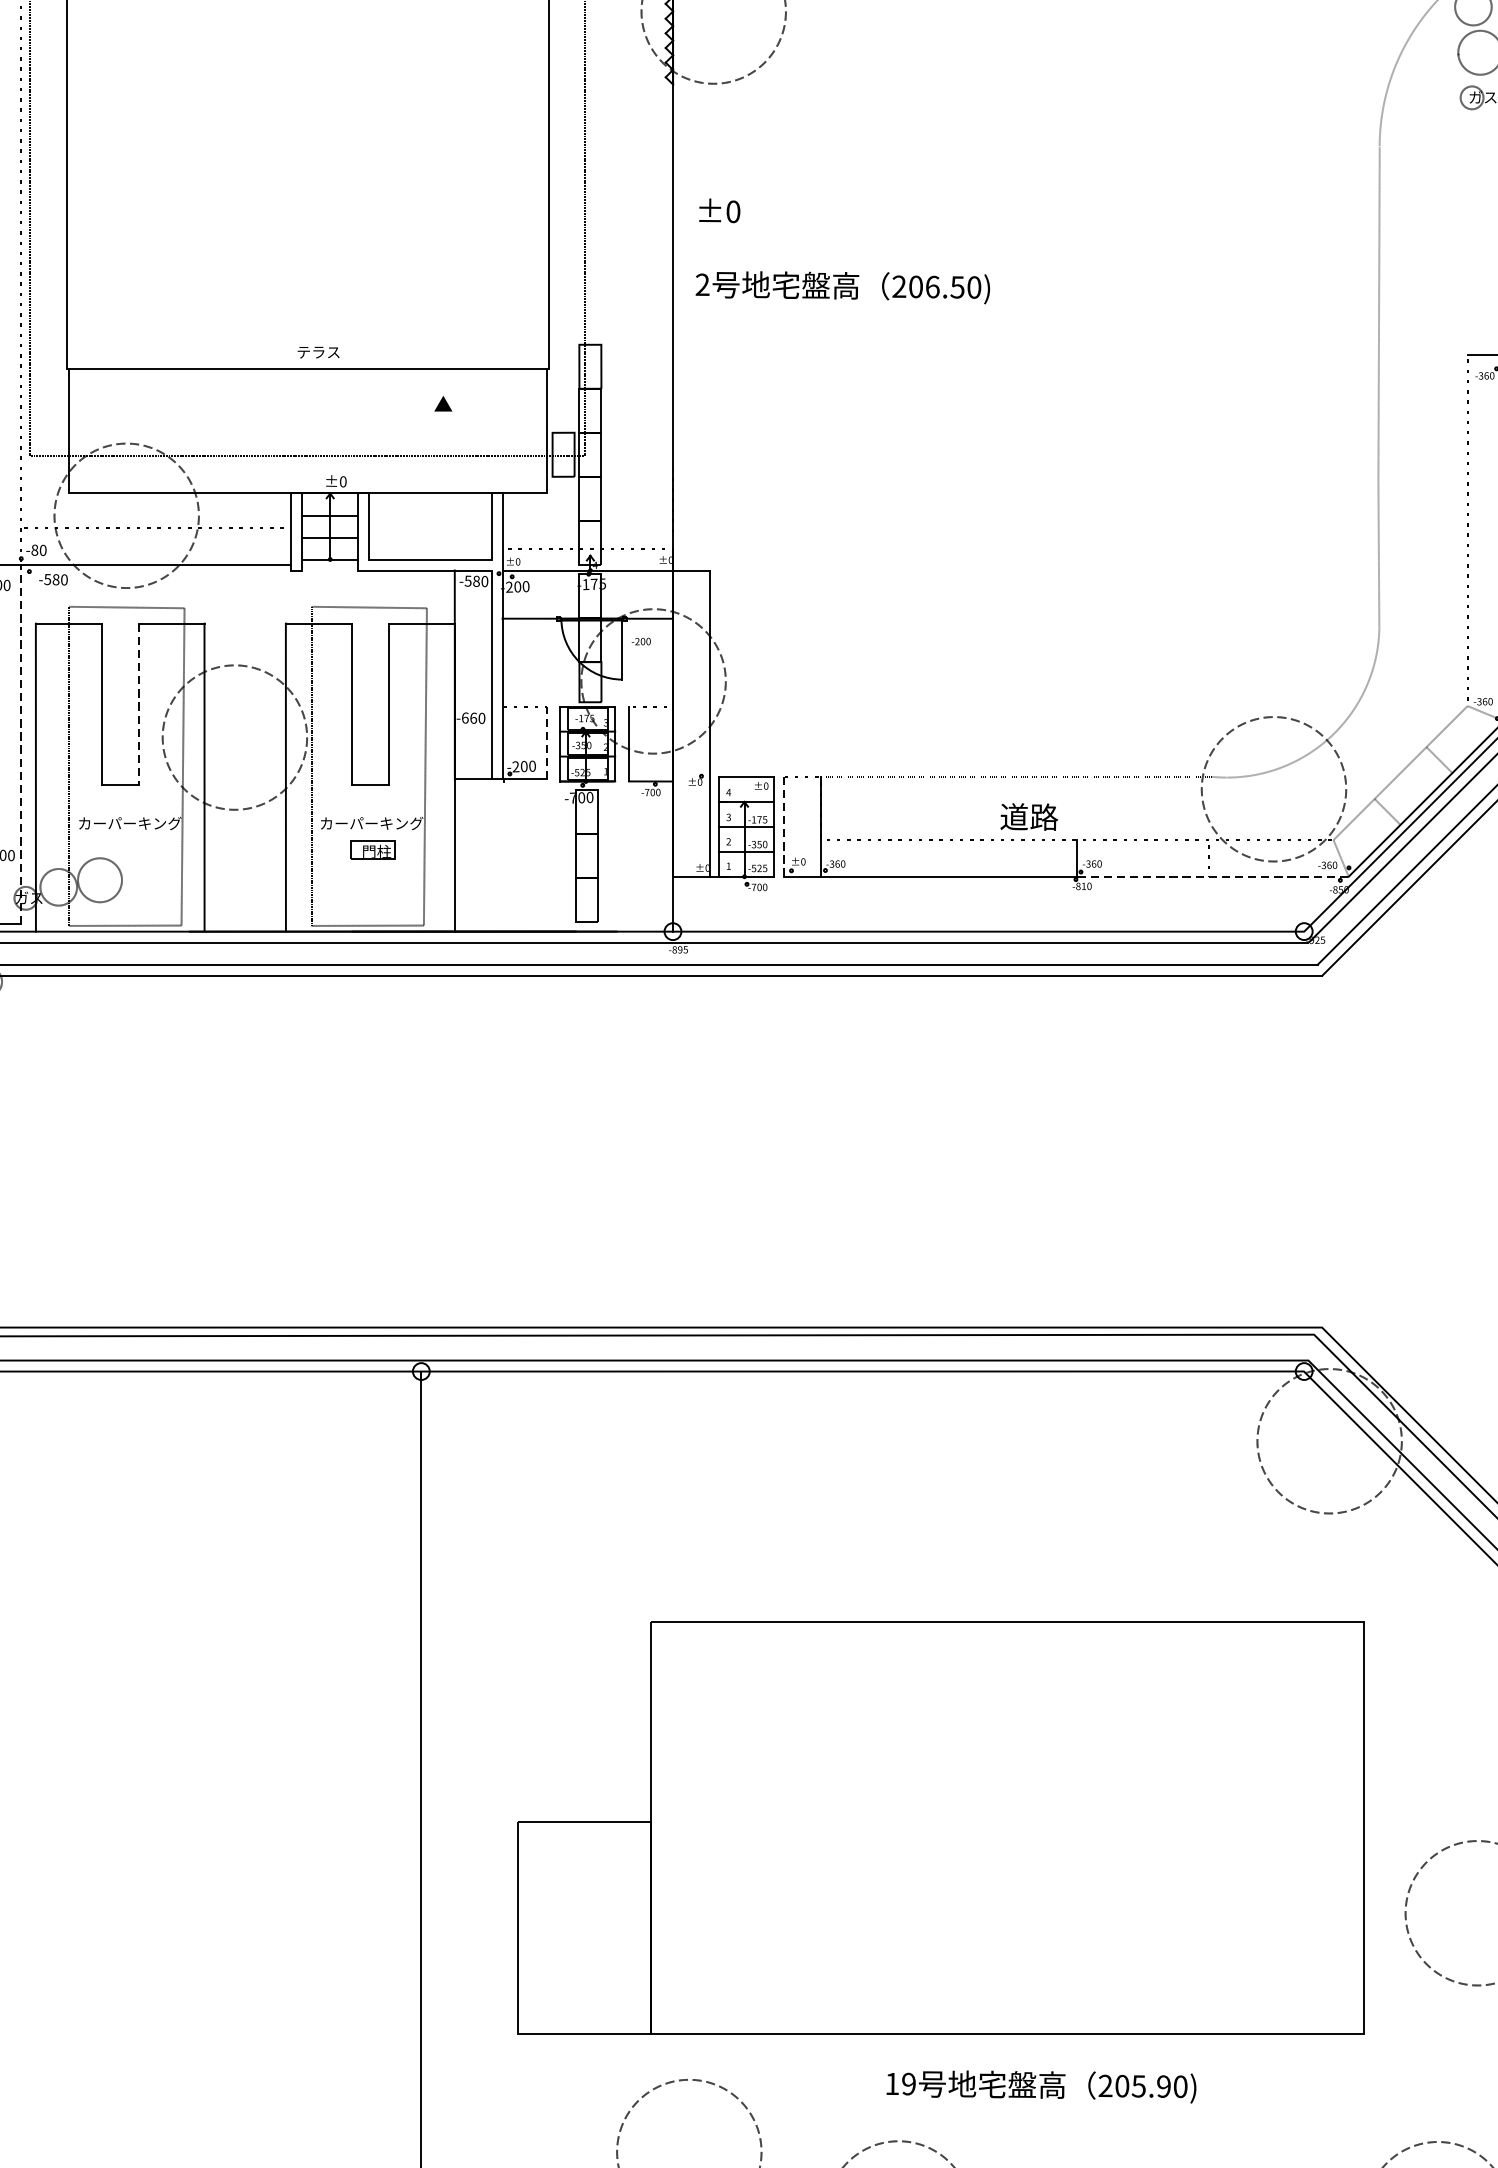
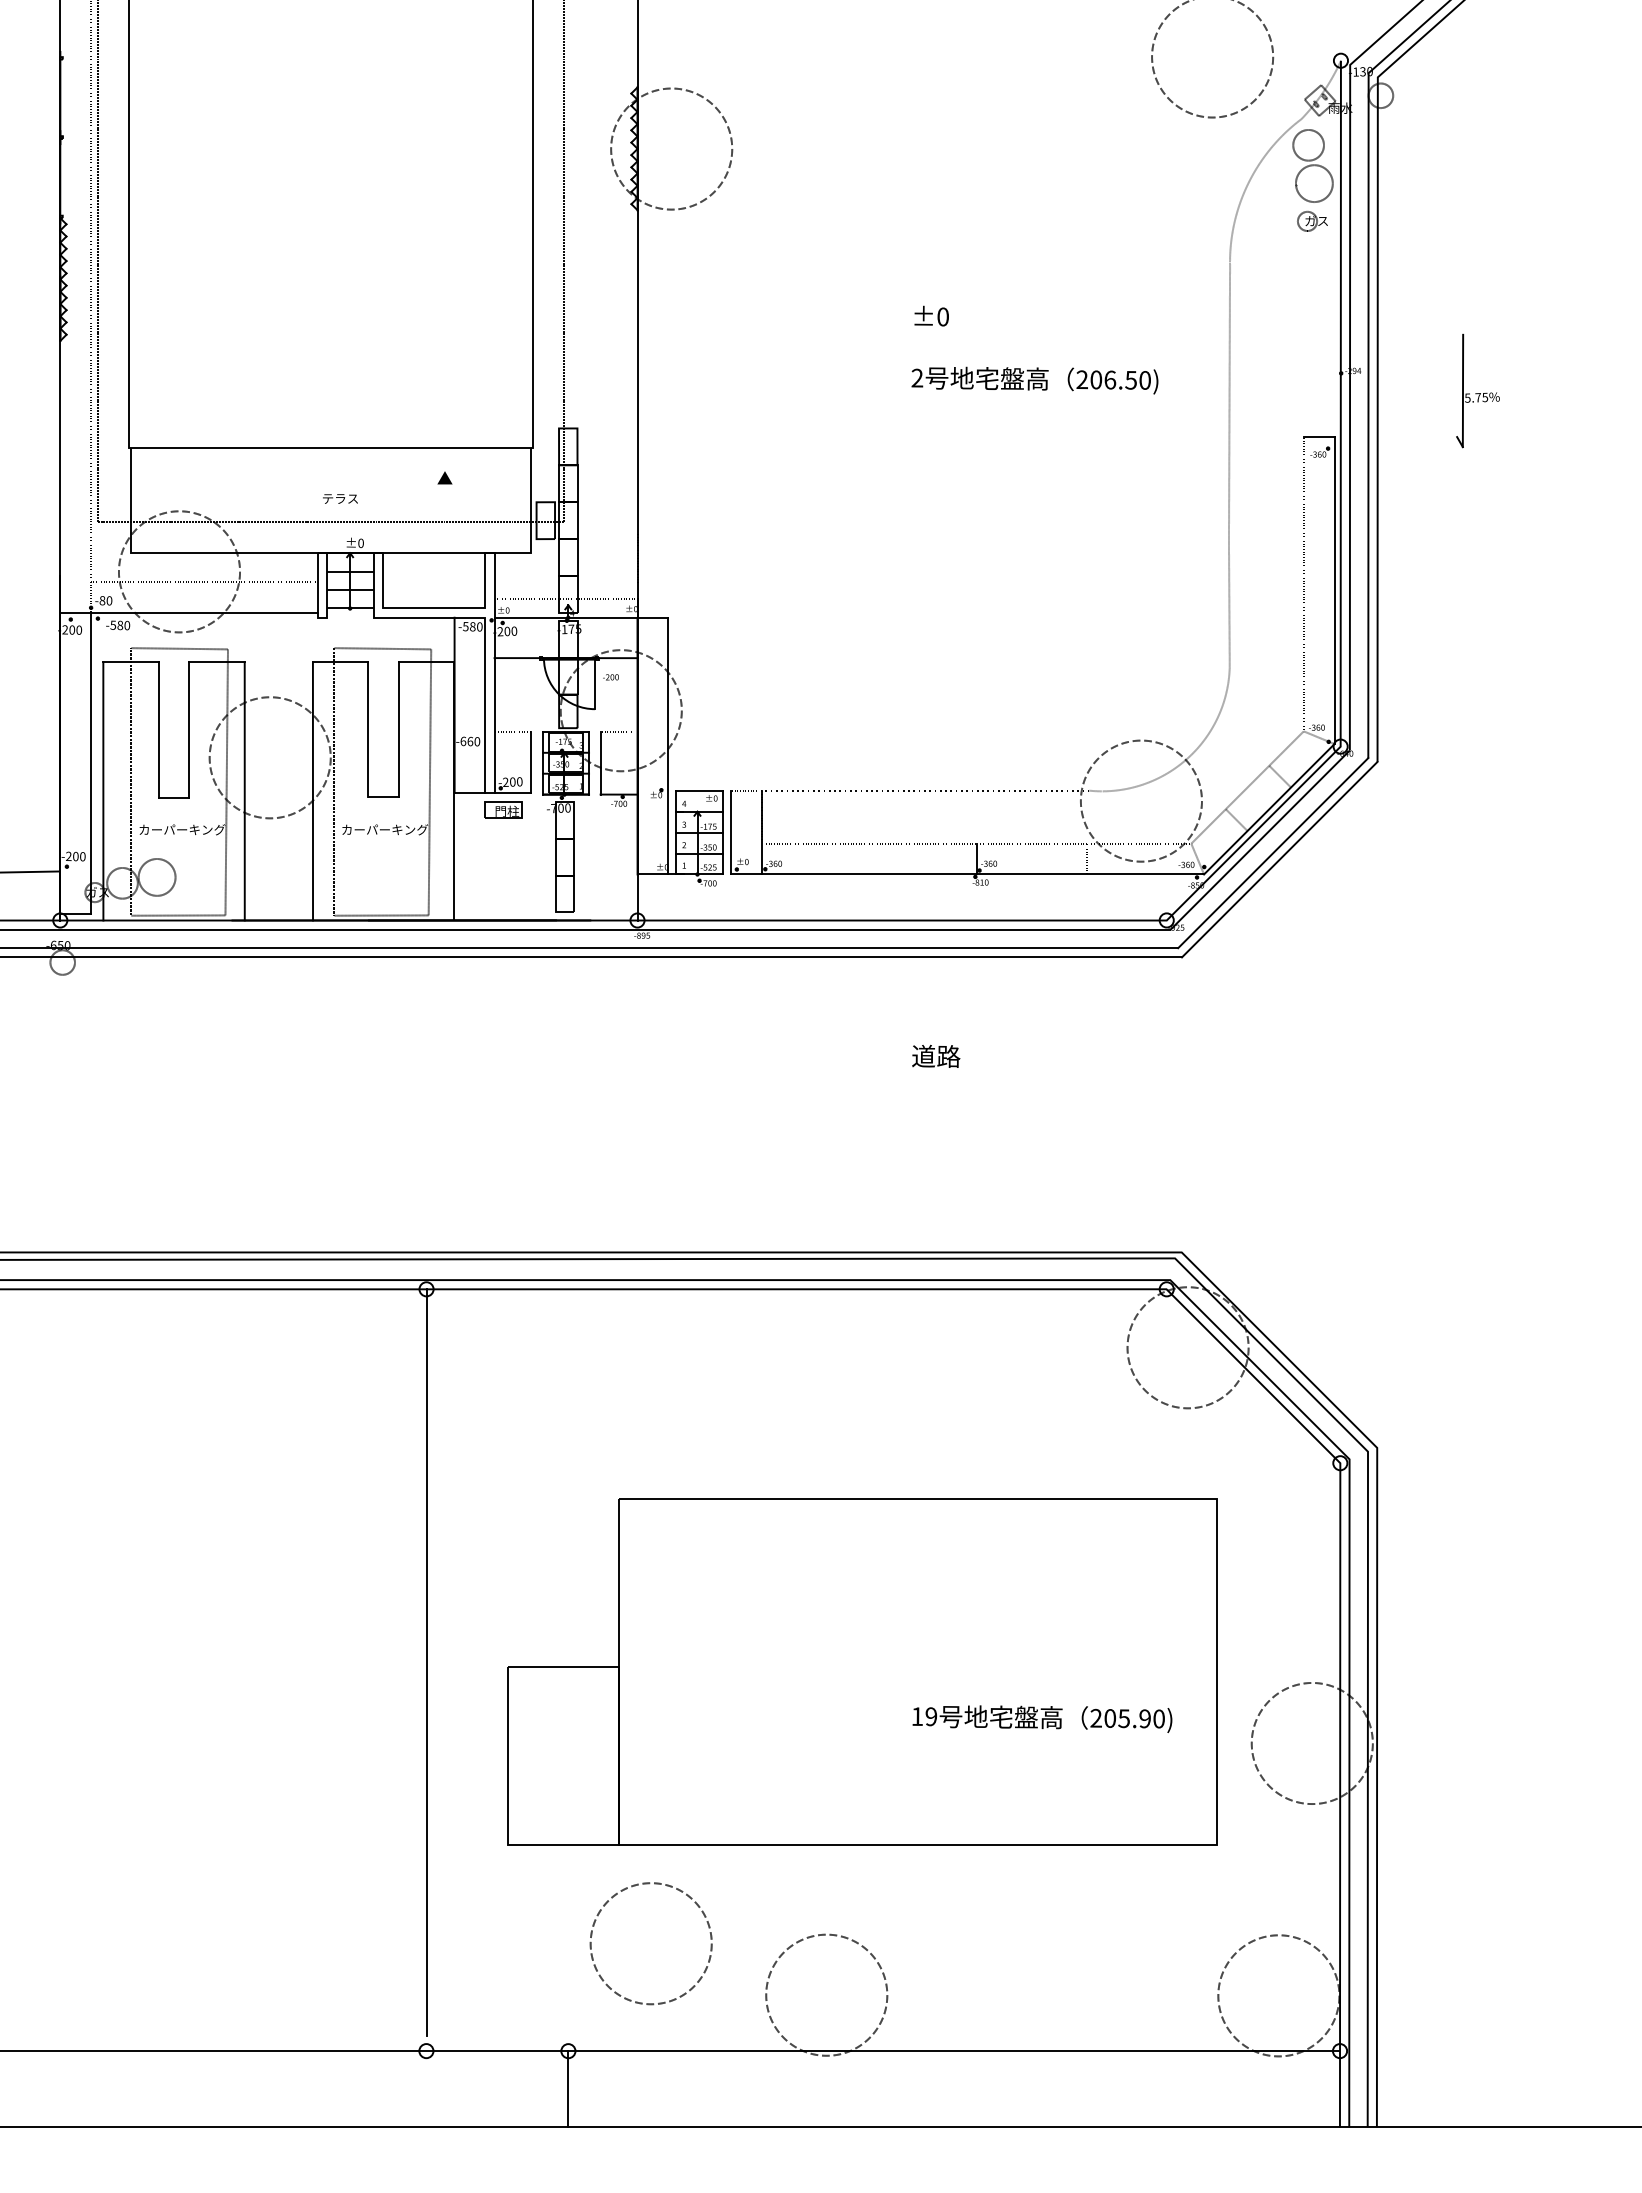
text: (842, 250) -> (1034, 349), moved
text: (318, 351) -> (340, 498), moved
line: (138, 703) -> (189, 729), dashed -> solid
line: (546, 743) -> (531, 762), dashed -> solid
line: (21, 744) -> (91, 763), dashed -> solid
text: (1029, 815) -> (936, 1055), moved
line: (783, 826) -> (730, 832), dashed -> solid
part: (372, 849) -> (503, 809), moved
line: (1213, 876) -> (1090, 874), dashed -> solid
text: (1041, 2086) -> (1042, 1718), moved

